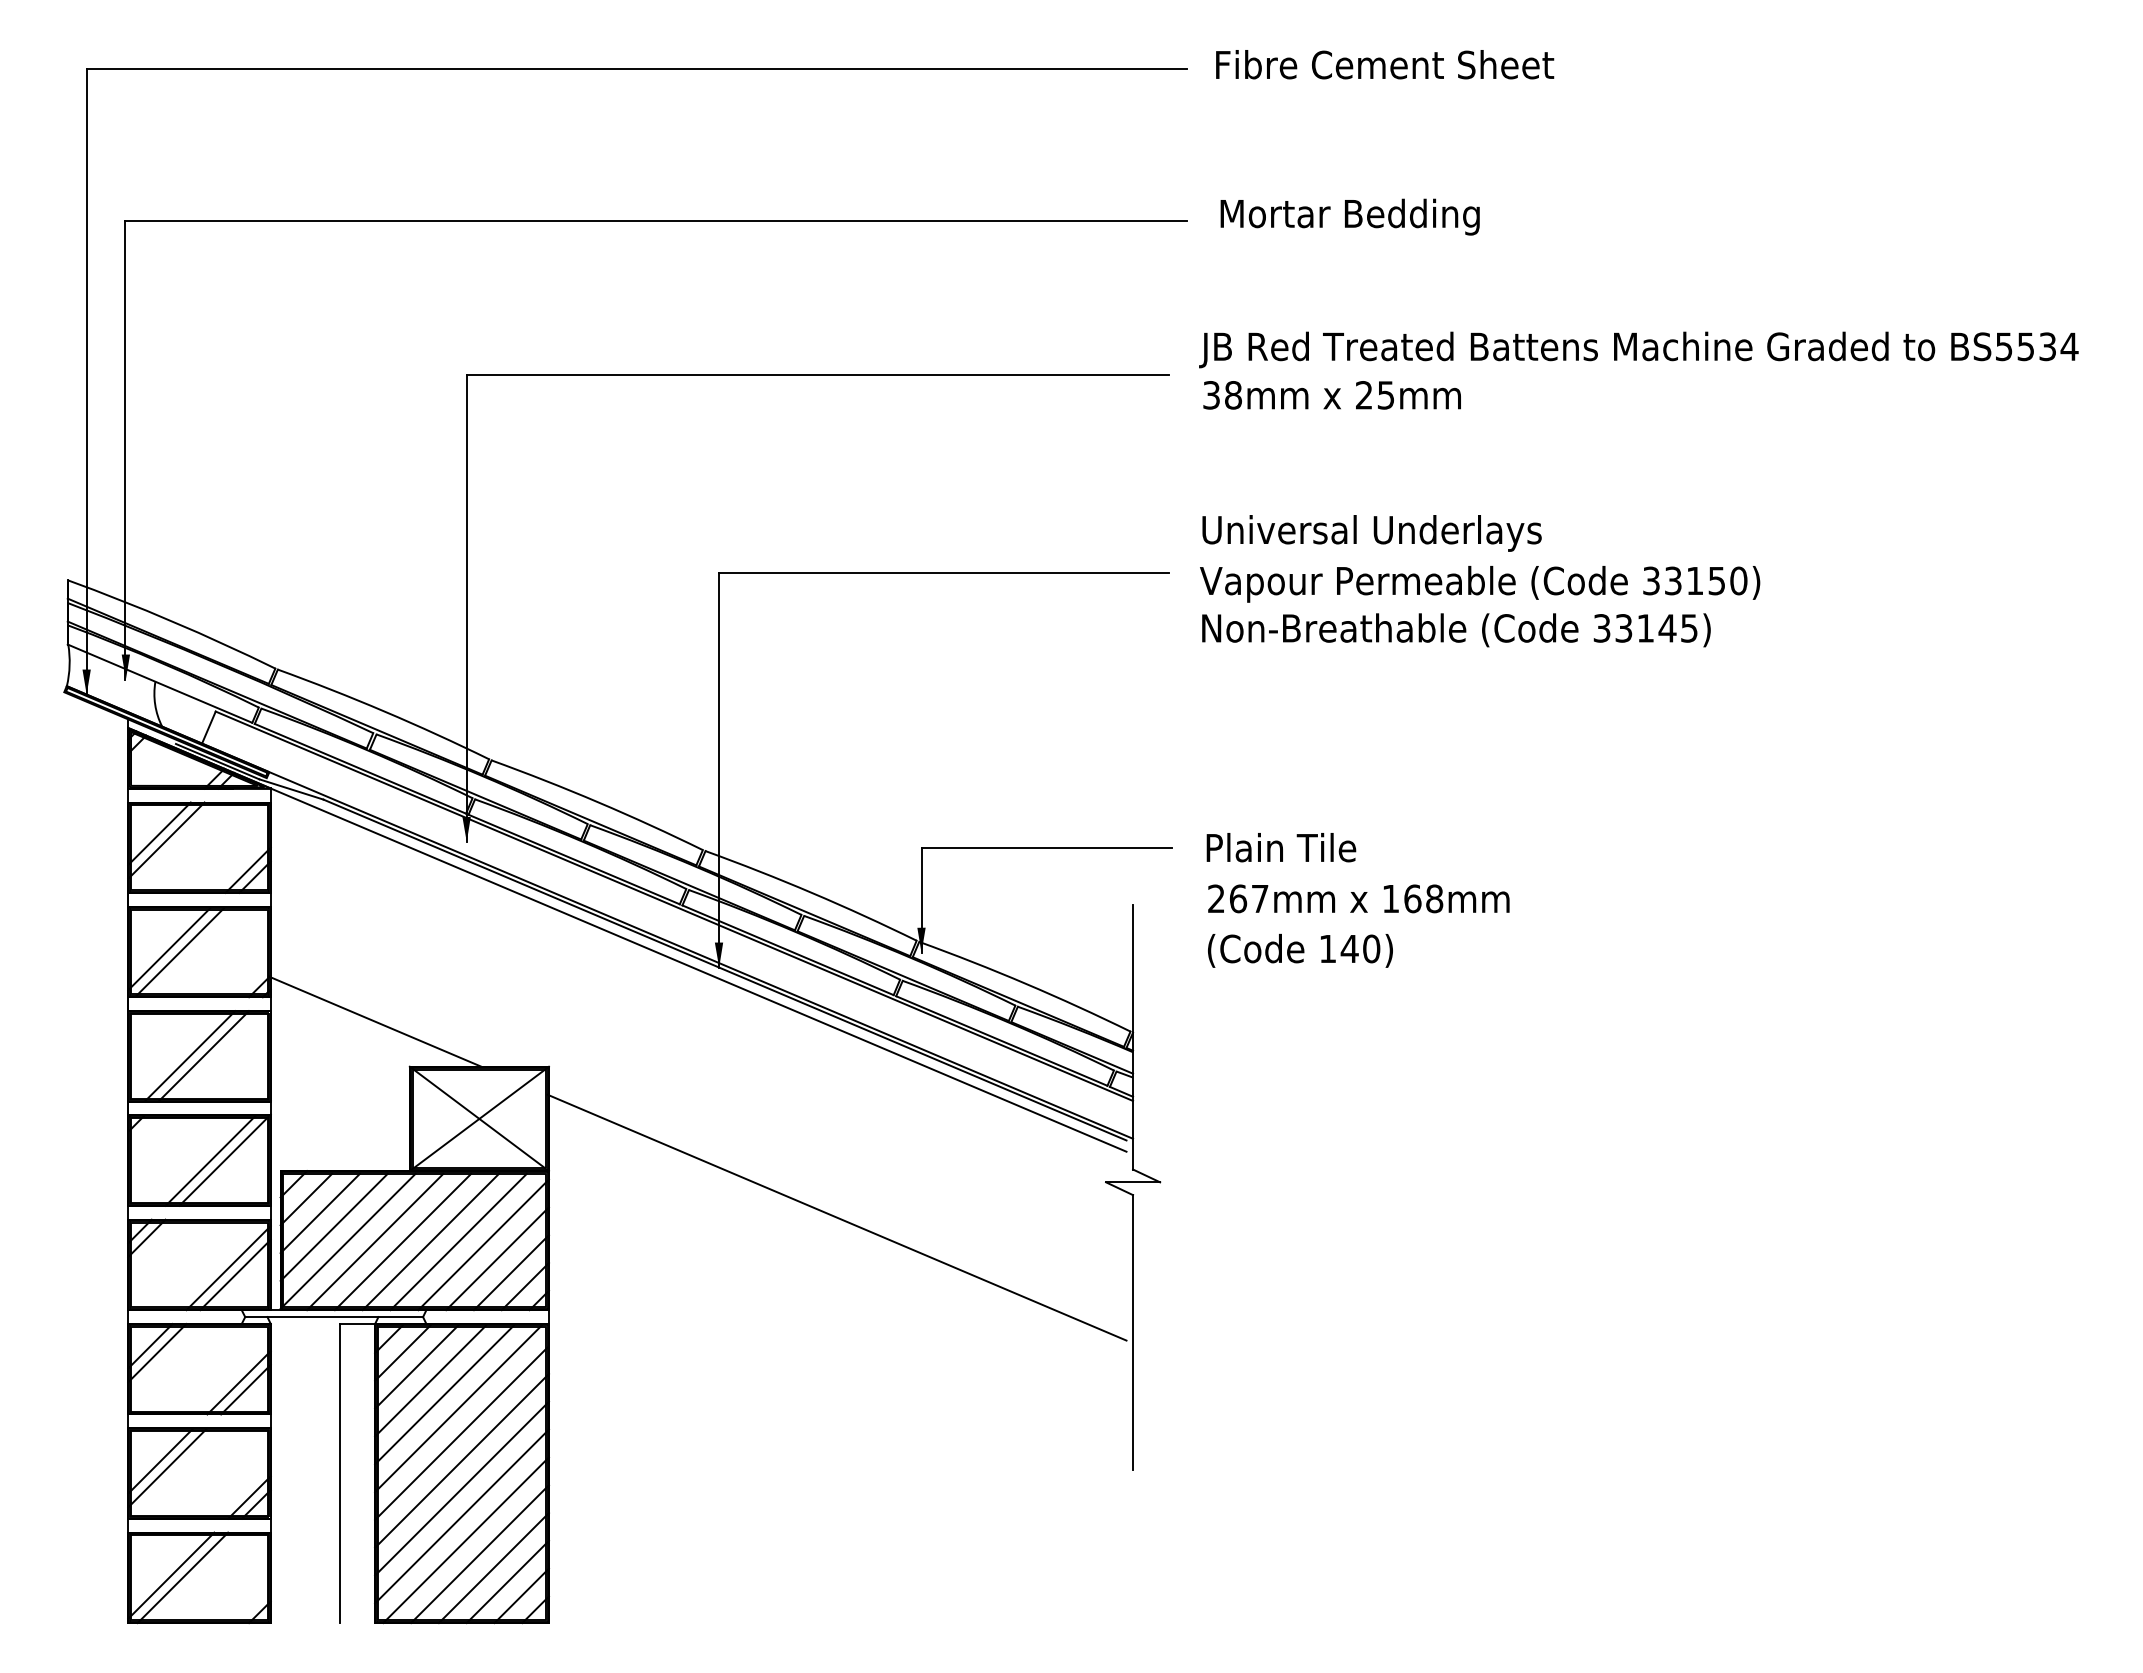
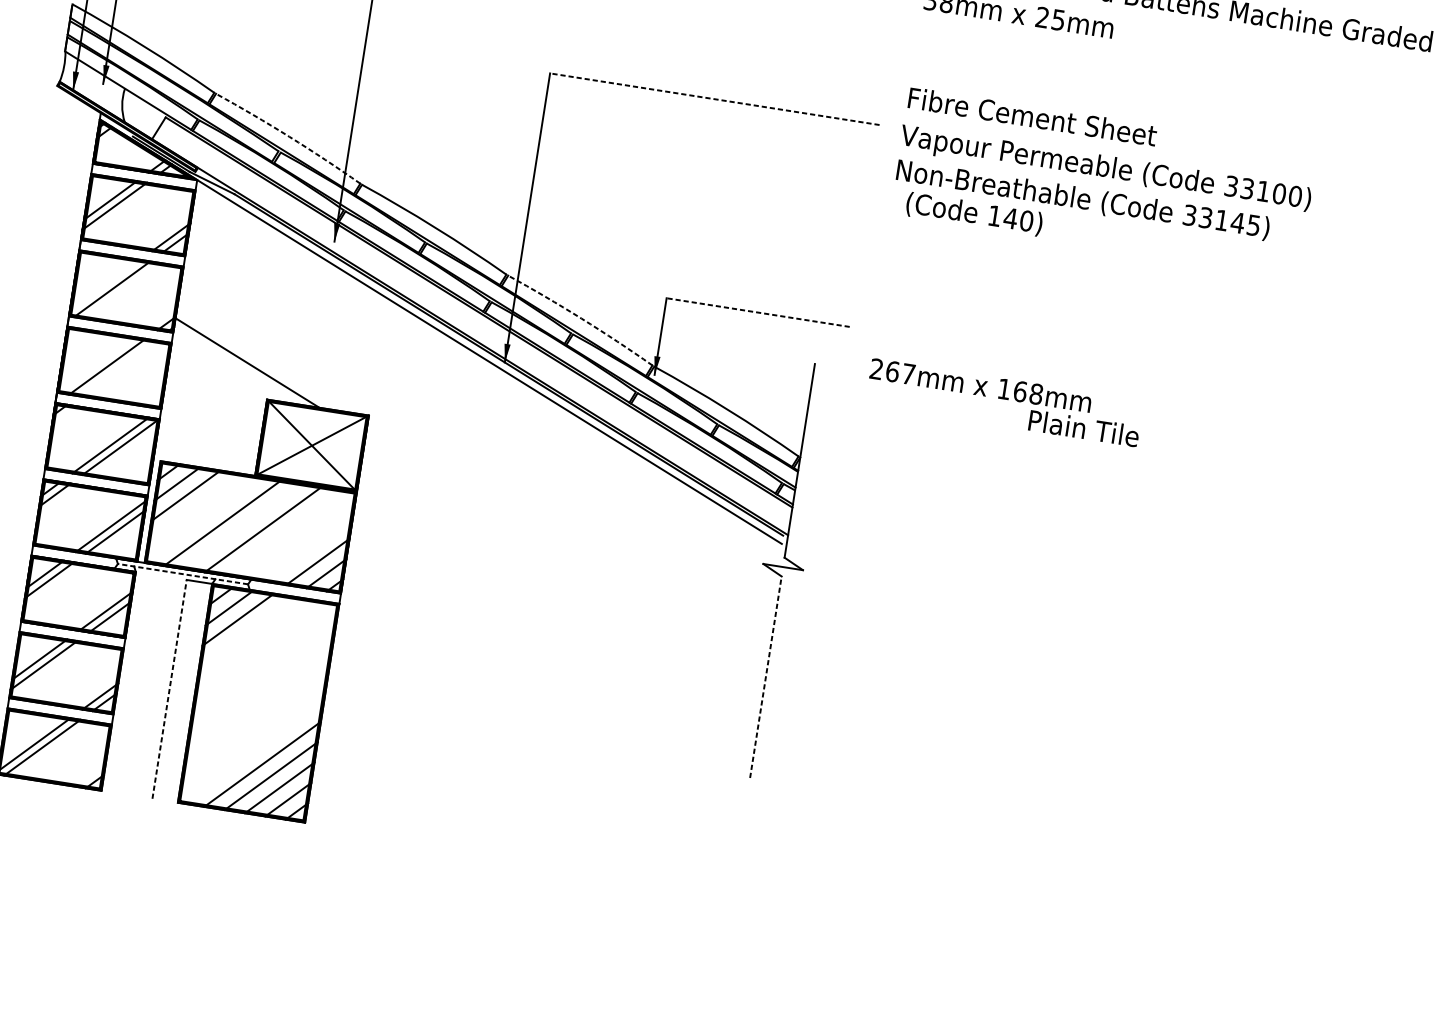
text: (1371, 533) -> (1032, 119), Universal Underlays -> Fibre Cement Sheet
line: (943, 572) -> (714, 99), solid -> dashed
text: (1716, 580) -> (1279, 193), 33150) -> 33100)
arc: (384, 711) -> (289, 136), solid -> dashed
text: (1281, 847) -> (1084, 428), moved
line: (1046, 848) -> (758, 312), solid -> dashed
arc: (812, 893) -> (581, 318), solid -> dashed
line: (169, 949) -> (104, 286), removed
text: (1300, 950) -> (974, 214), moved
line: (203, 1056) -> (117, 368), removed
line: (836, 1217) -> (562, 558), removed
line: (333, 1226) -> (192, 507), removed
line: (347, 1240) -> (201, 519), removed
line: (402, 1241) -> (241, 526), removed
line: (458, 1241) -> (282, 533), removed
line: (483, 1244) -> (300, 538), removed
line: (497, 1258) -> (309, 549), removed
line: (334, 1317) -> (183, 574), solid -> dashed
line: (1133, 1332) -> (766, 677), solid -> dashed
line: (430, 1380) -> (246, 631), removed
line: (444, 1394) -> (254, 643), removed
line: (458, 1408) -> (263, 655), removed
line: (461, 1433) -> (262, 673), removed
line: (461, 1460) -> (259, 693), removed
line: (340, 1473) -> (169, 689), solid -> dashed
line: (461, 1488) -> (256, 714), removed
line: (461, 1516) -> (253, 734), removed
line: (465, 1540) -> (253, 752), removed

